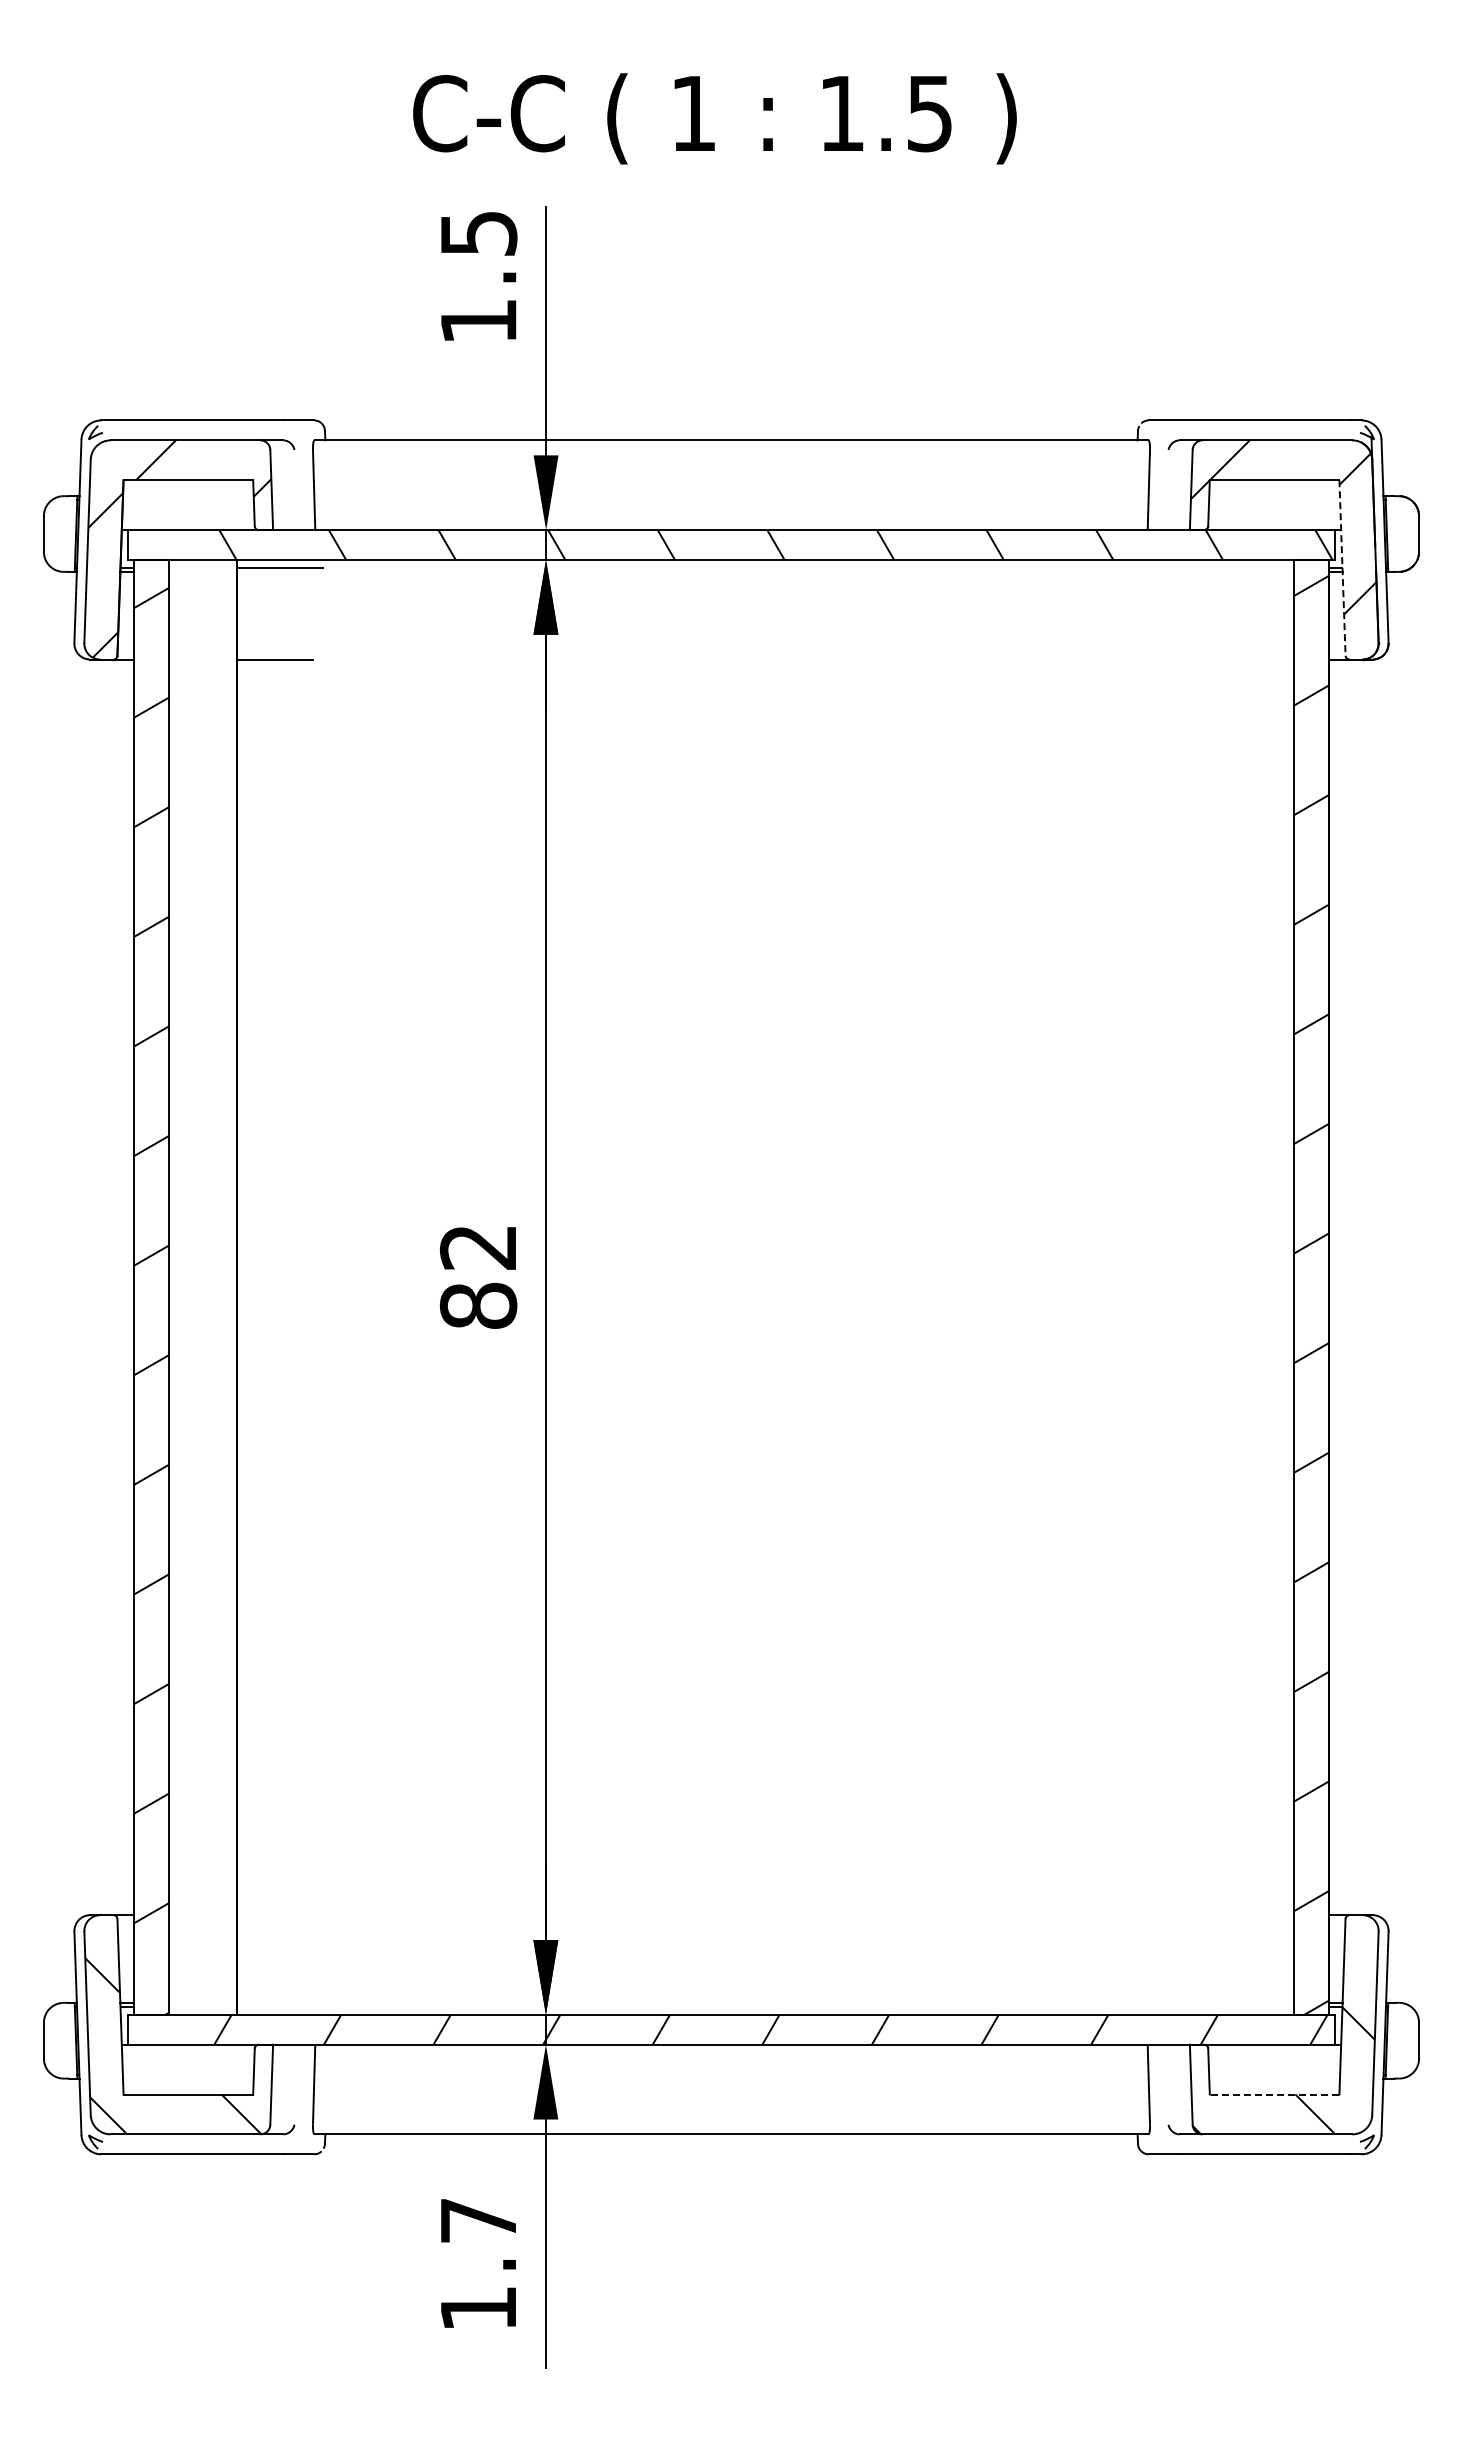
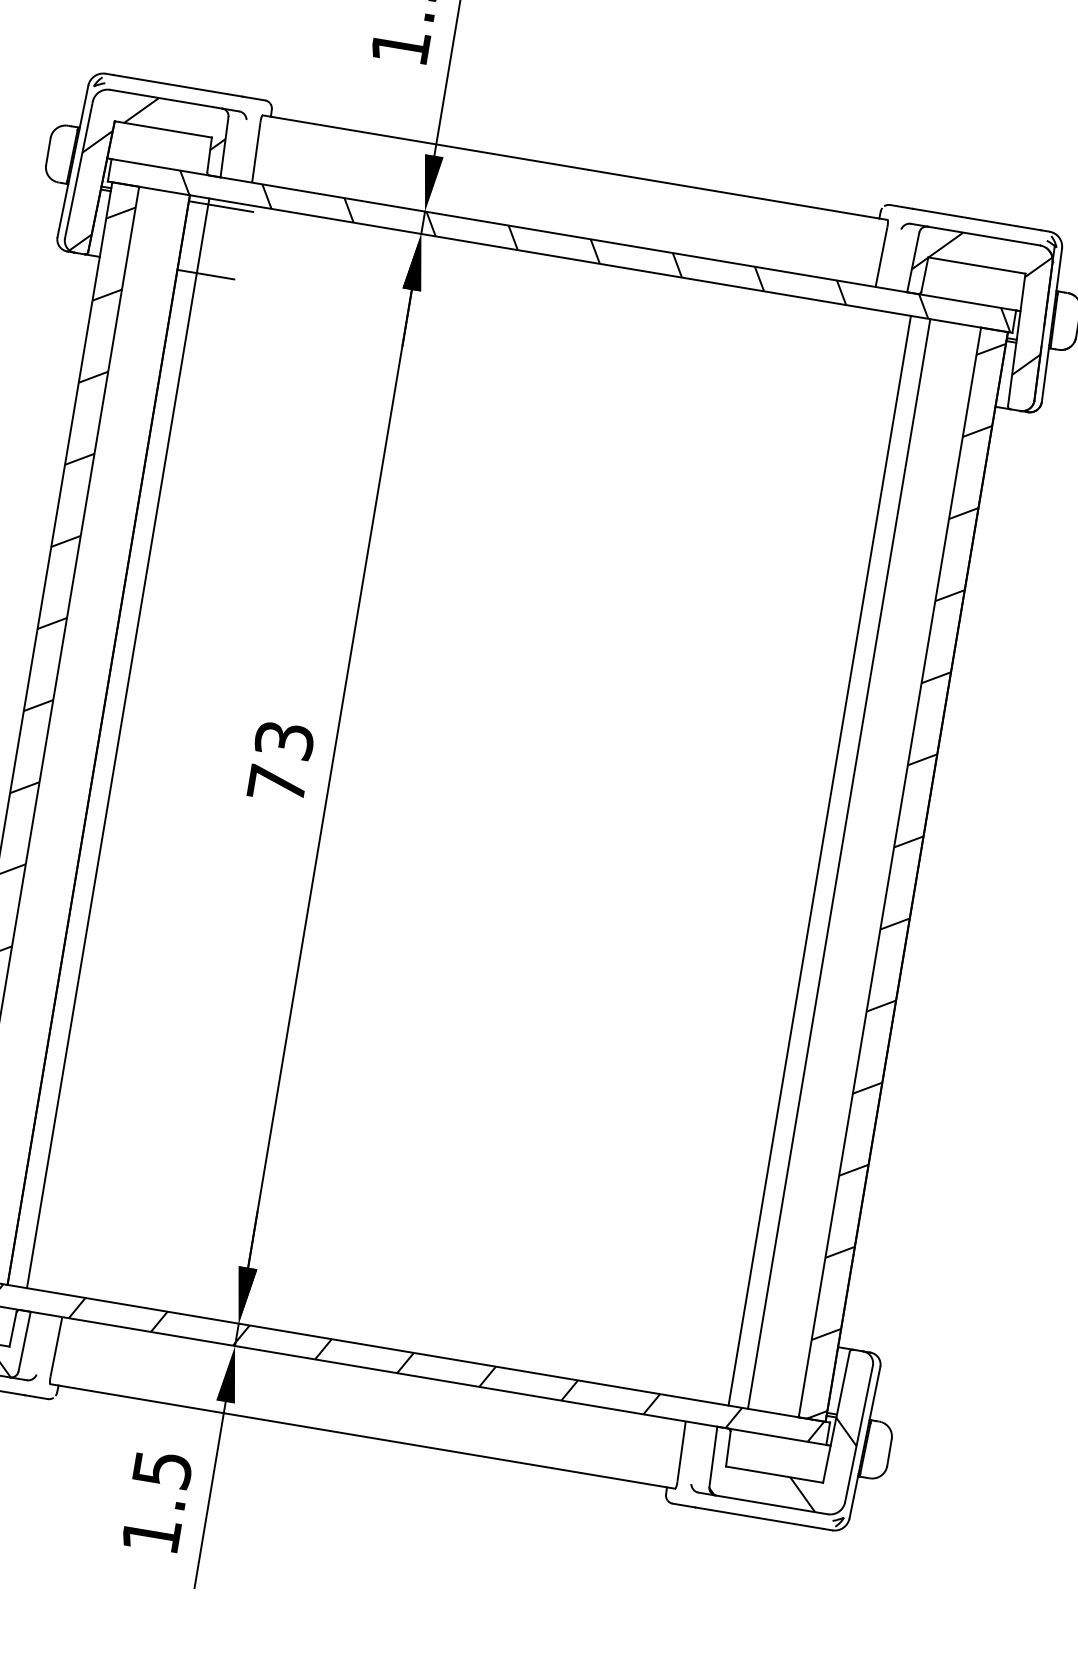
line: (1342, 567) -> (1016, 339), dashed -> solid
text: (478, 1276) -> (280, 762), 82 -> 73
line: (263, 1286) -> (118, 742), added
line: (1199, 1286) -> (819, 860), added
line: (1225, 1286) -> (839, 863), added
line: (1274, 2094) -> (774, 1474), dashed -> solid
text: (479, 2220) -> (163, 1469), 1.7 -> 1.5

